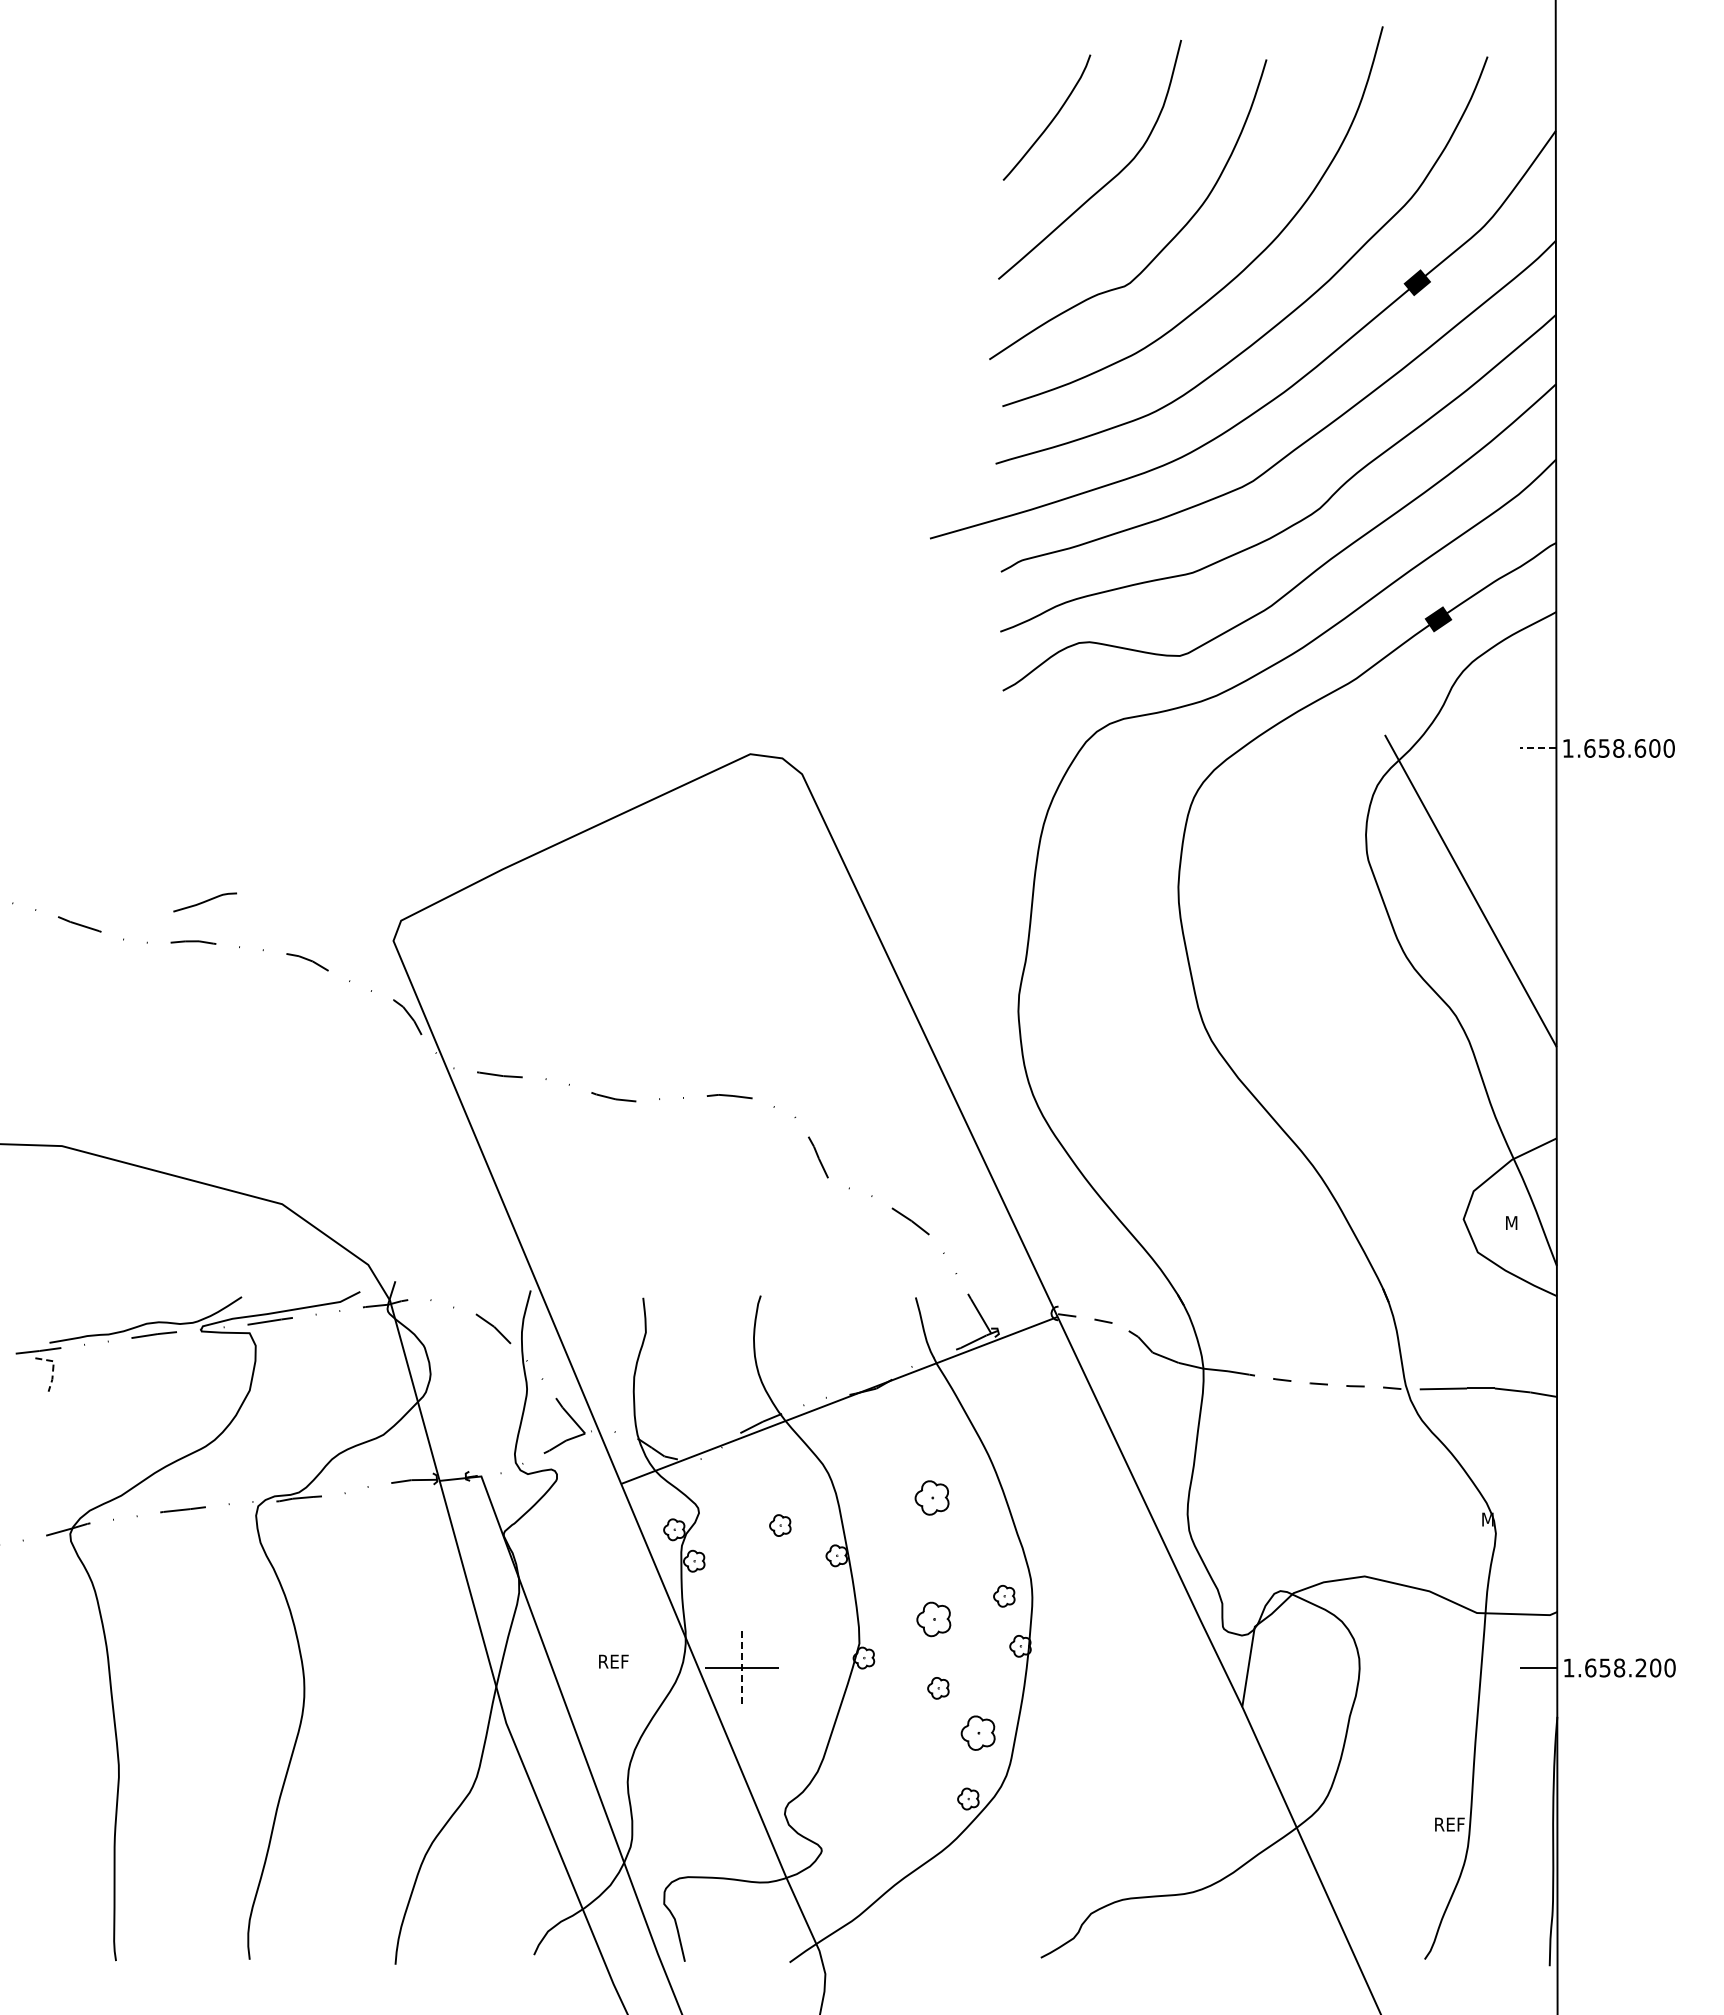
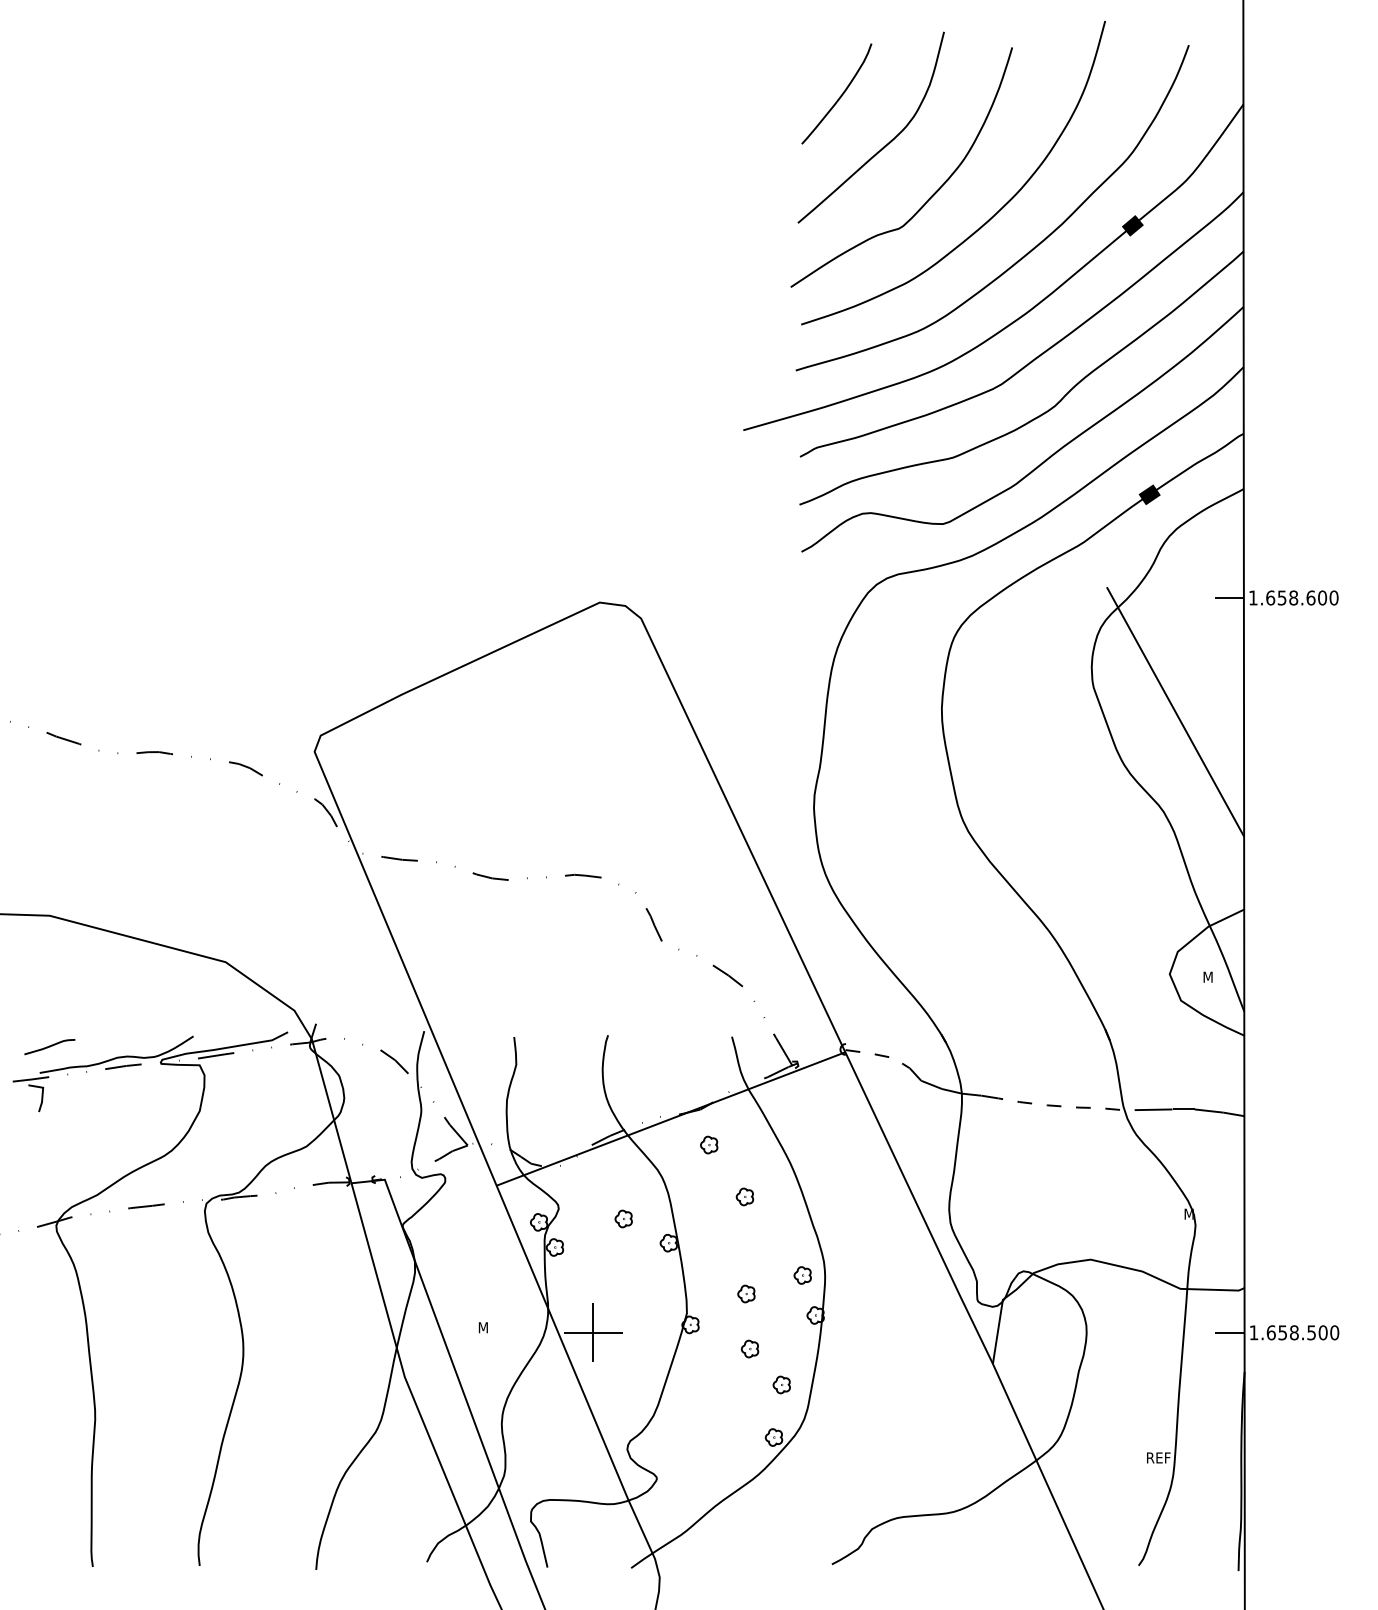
line: (1537, 748) -> (1228, 598), dashed -> solid
curve: (204, 902) -> (49, 1047), moved
line: (53, 1368) -> (42, 1093), dashed -> solid
part: (887, 1432) -> (709, 1144), added
part: (931, 1497) -> (744, 1196), size x0.62
part: (933, 1619) -> (746, 1294), size x0.62
text: (614, 1661) -> (491, 1327), REF -> M
text: (1640, 1667) -> (1311, 1332), 1.658.200 -> 1.658.500
line: (742, 1668) -> (593, 1333), dashed -> solid
part: (977, 1733) -> (781, 1385), size x0.62

